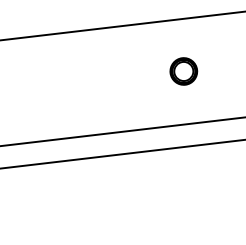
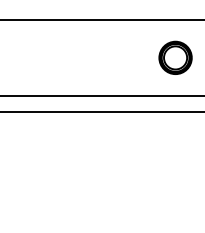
part: (183, 71) -> (175, 57), size x1.67

